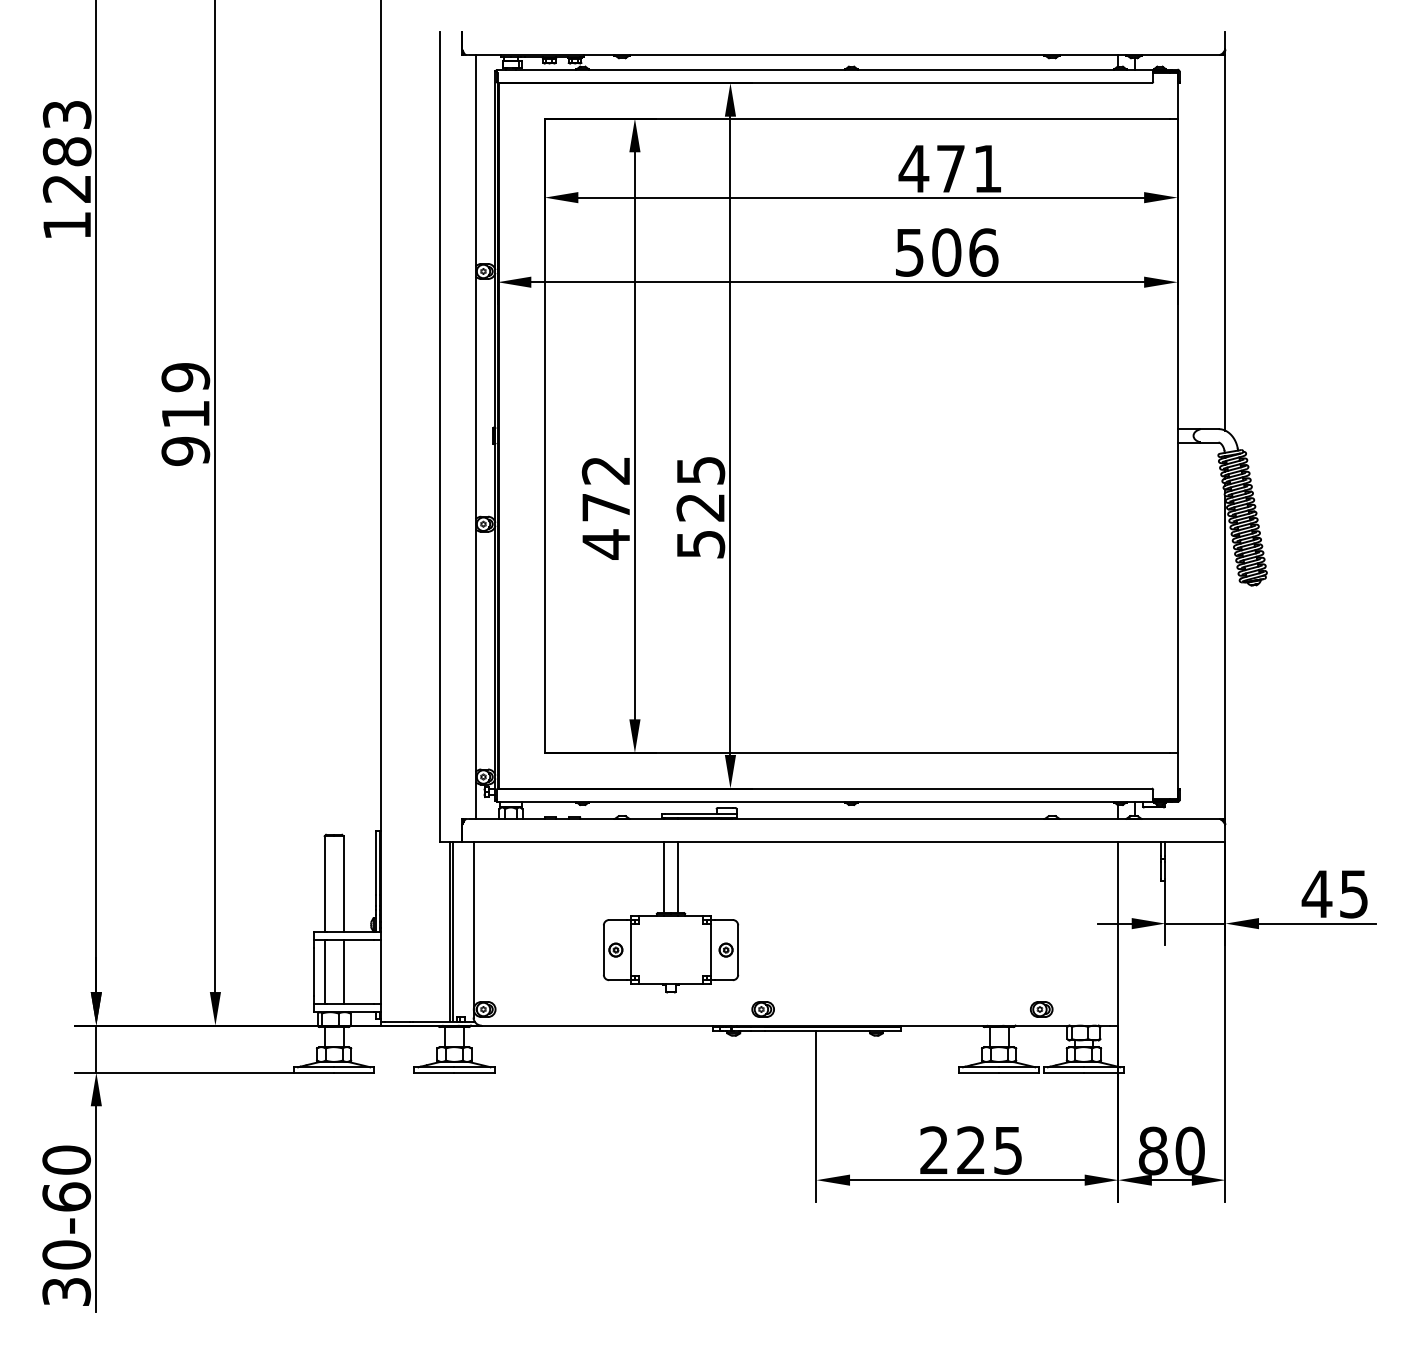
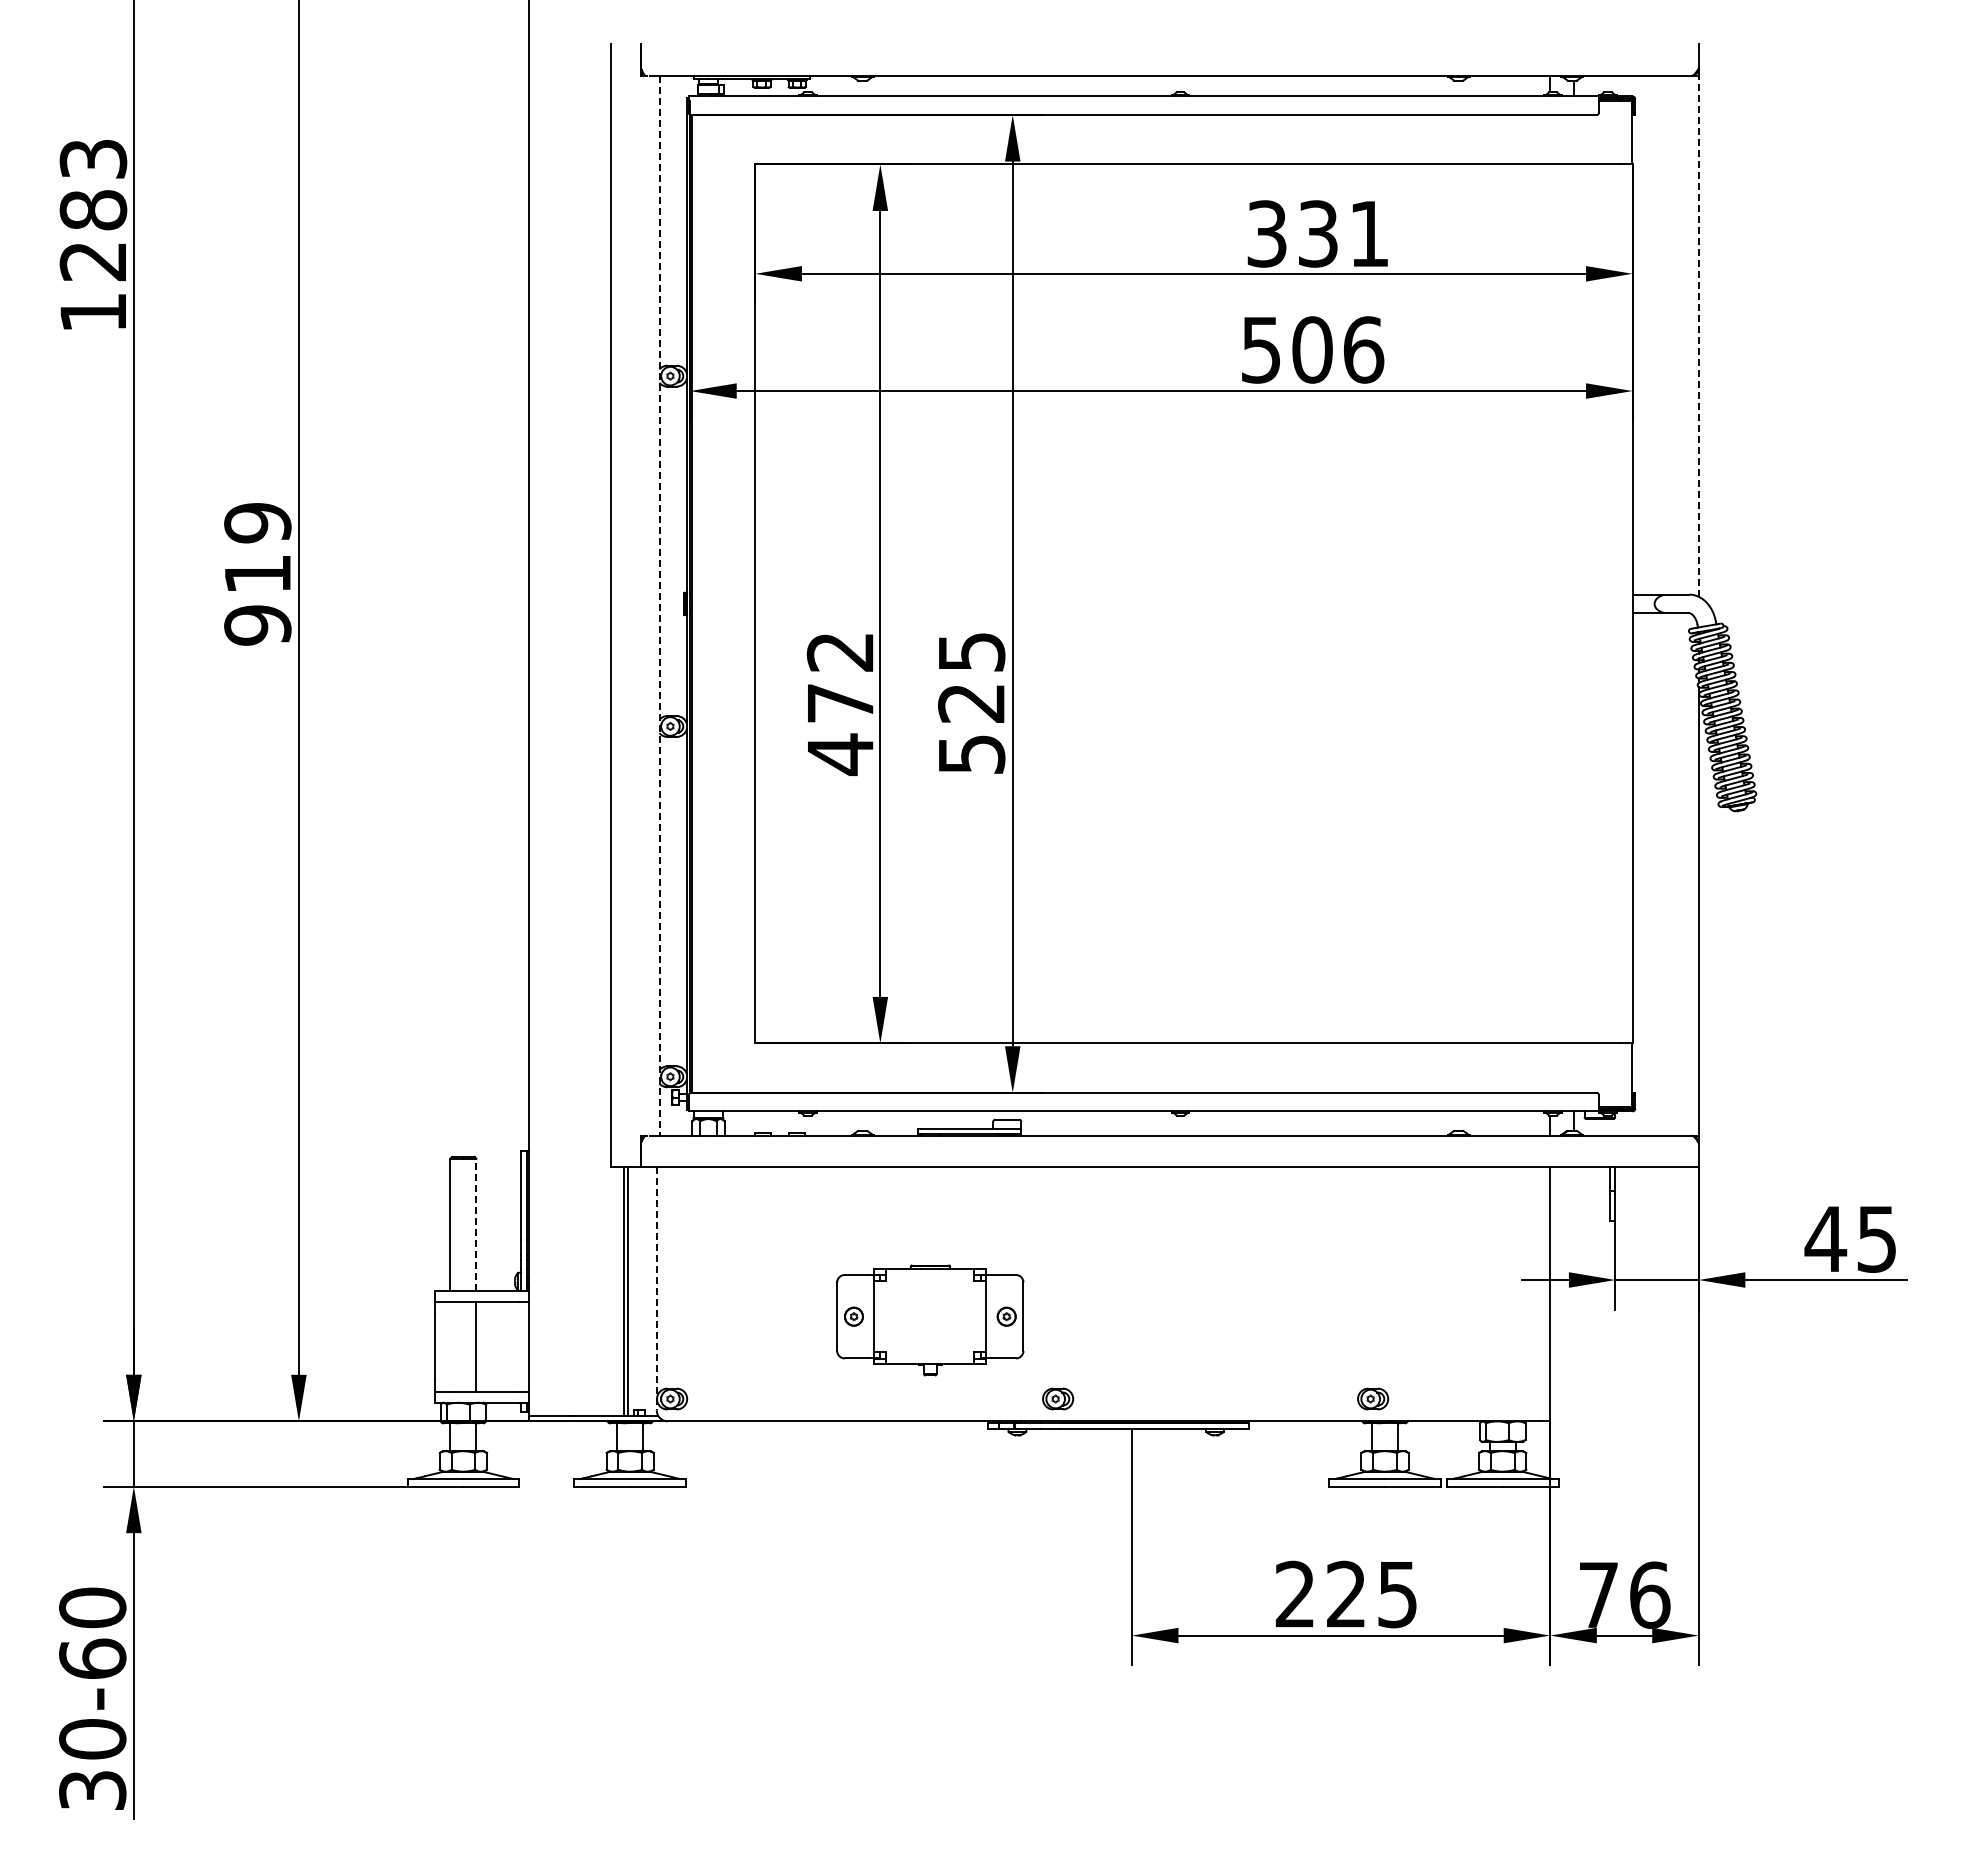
text: (931, 168) -> (1291, 233), 471 -> 331
line: (1225, 242) -> (1698, 335), solid -> dashed
line: (475, 436) -> (659, 605), solid -> dashed
line: (664, 877) -> (921, 1216), removed
line: (677, 877) -> (939, 1216), removed
line: (343, 883) -> (476, 1224), solid -> dashed
line: (473, 930) -> (656, 1289), solid -> dashed
line: (324, 971) -> (450, 1346), removed
part: (1041, 1009) -> (1373, 1398), moved
text: (1171, 1150) -> (1624, 1594), 80 -> 76

